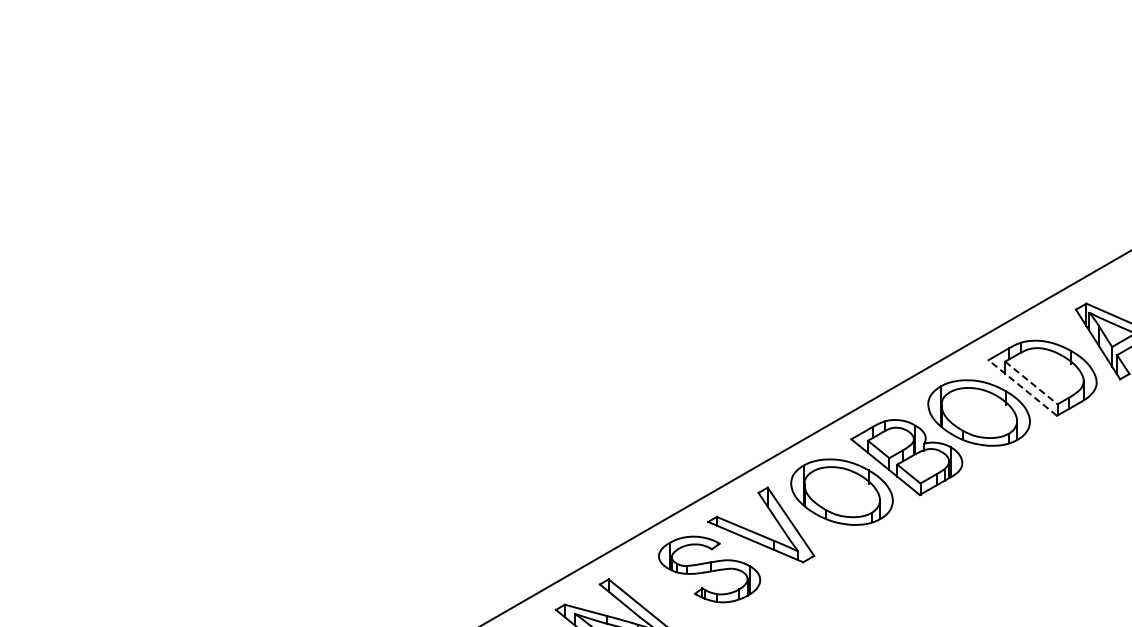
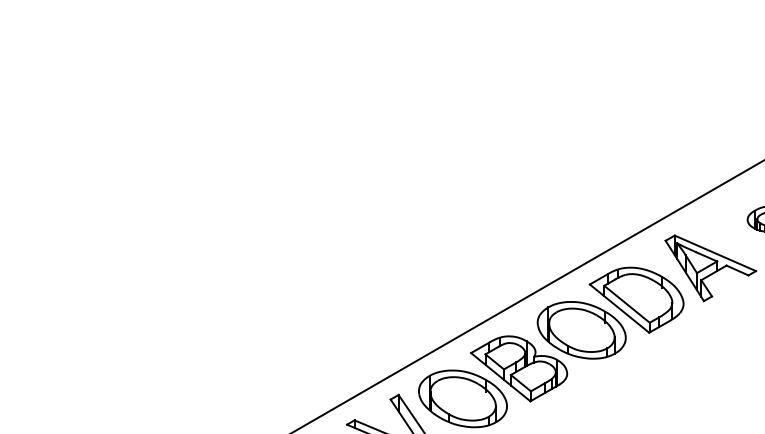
line: (1031, 382) -> (627, 303), dashed -> solid
line: (1022, 387) -> (619, 308), dashed -> solid

